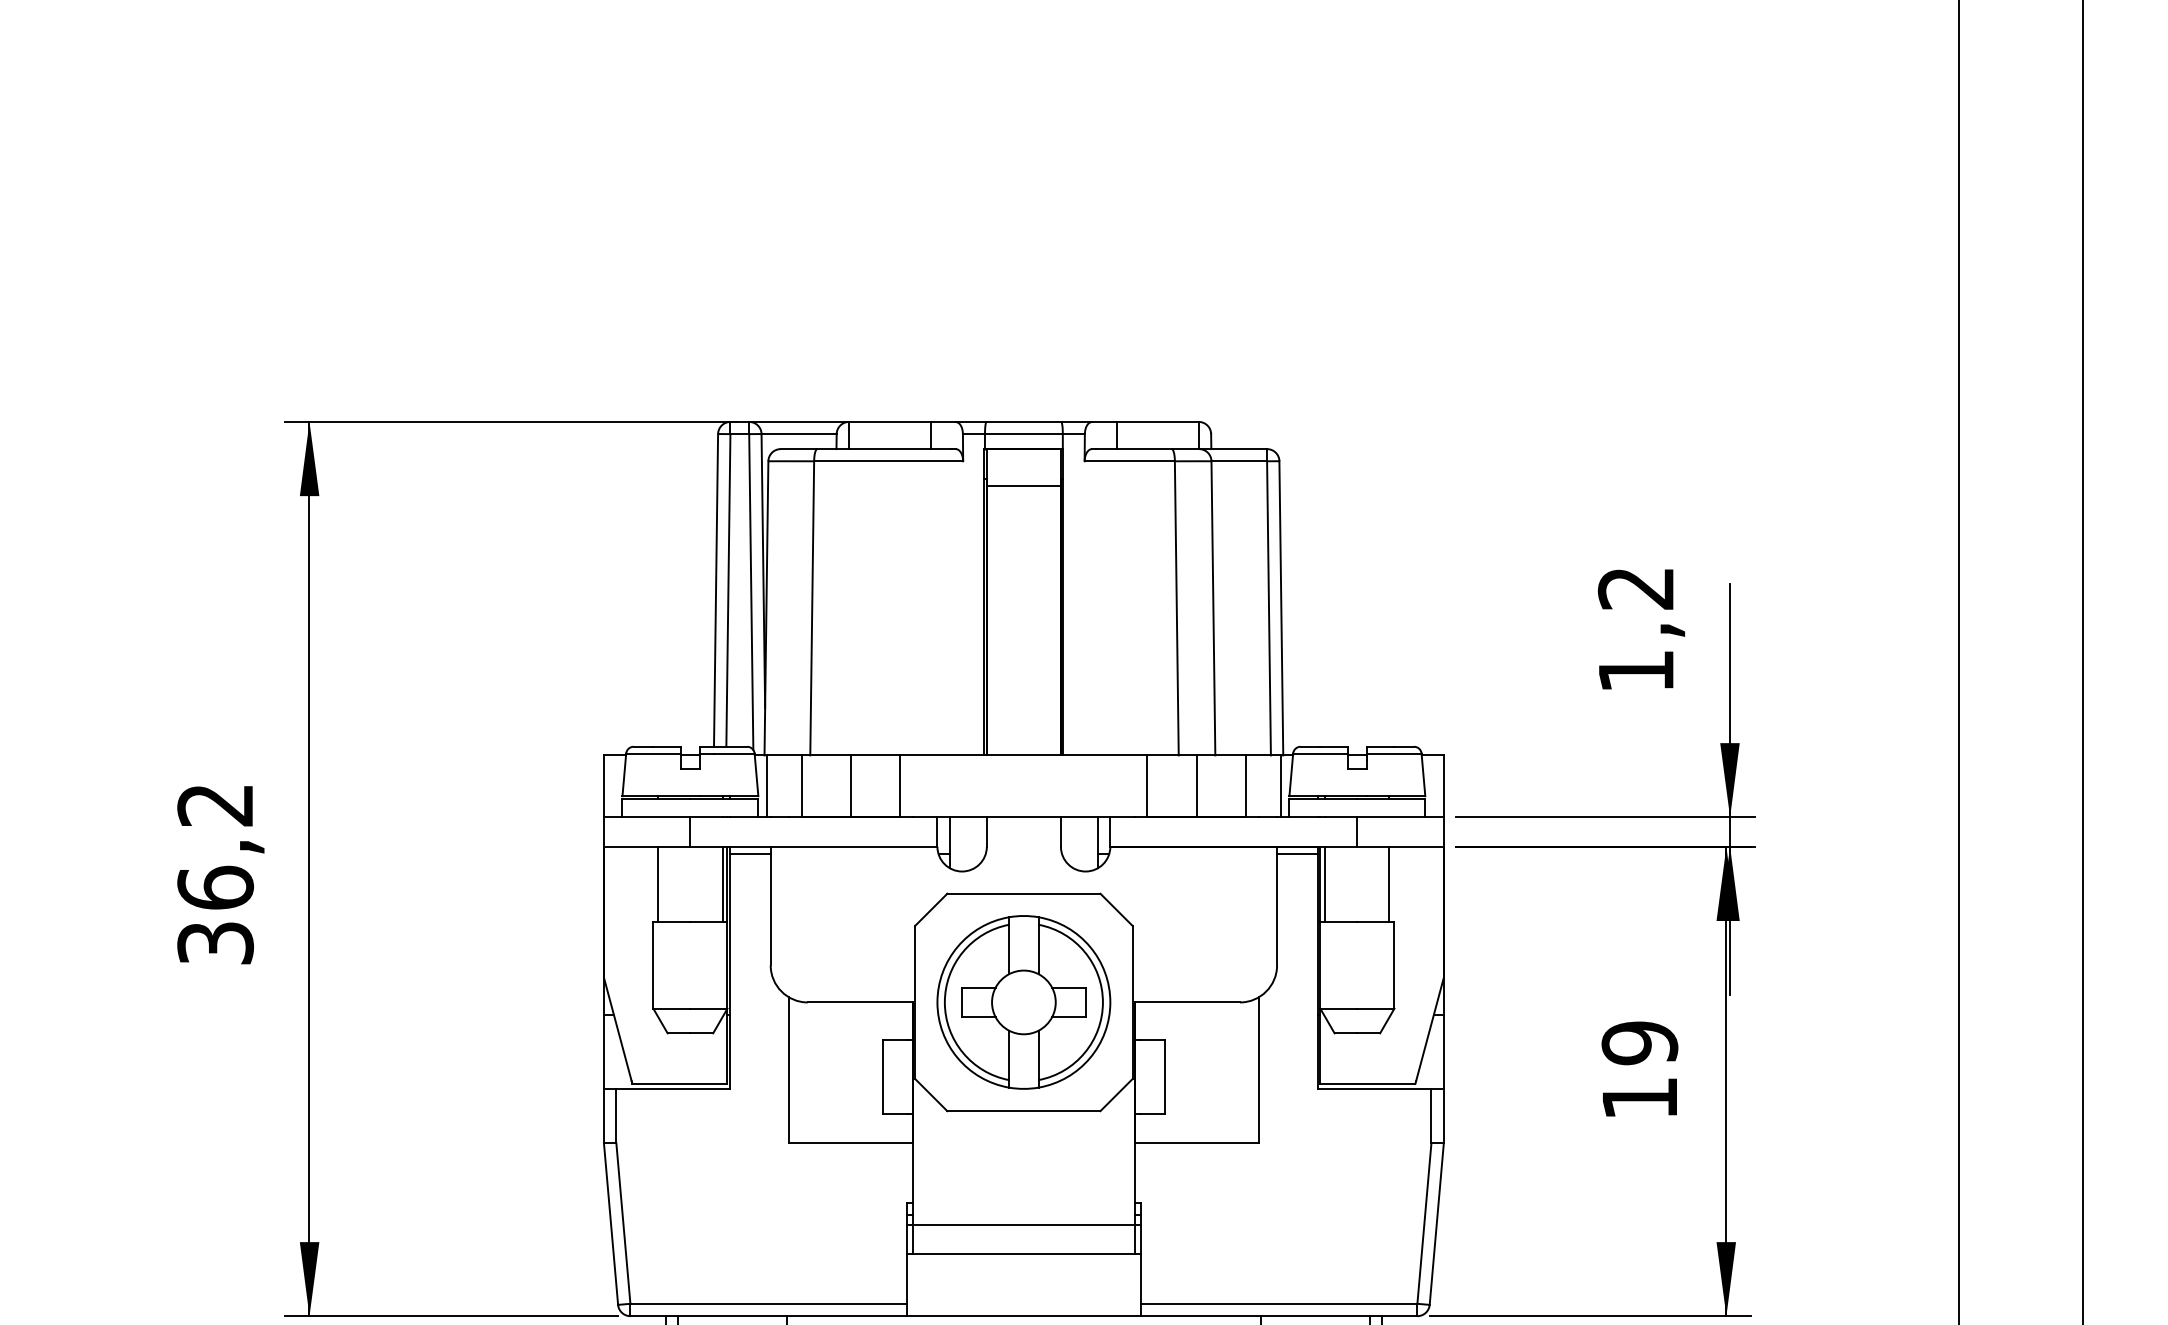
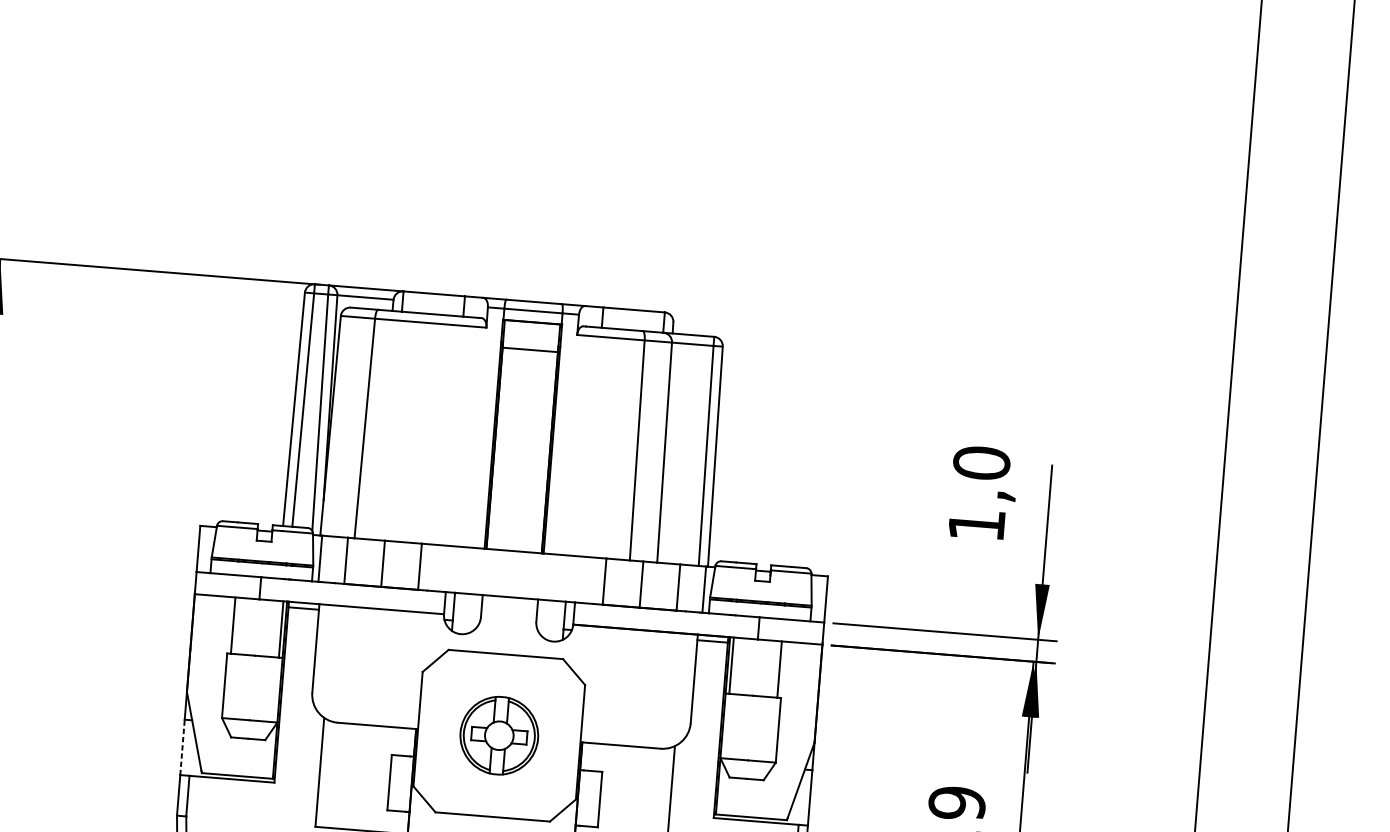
text: (1635, 588) -> (981, 463), 1,2 -> 1,0
part: (1023, 1002) -> (499, 735), size x0.6
line: (603, 1051) -> (182, 747), solid -> dashed

